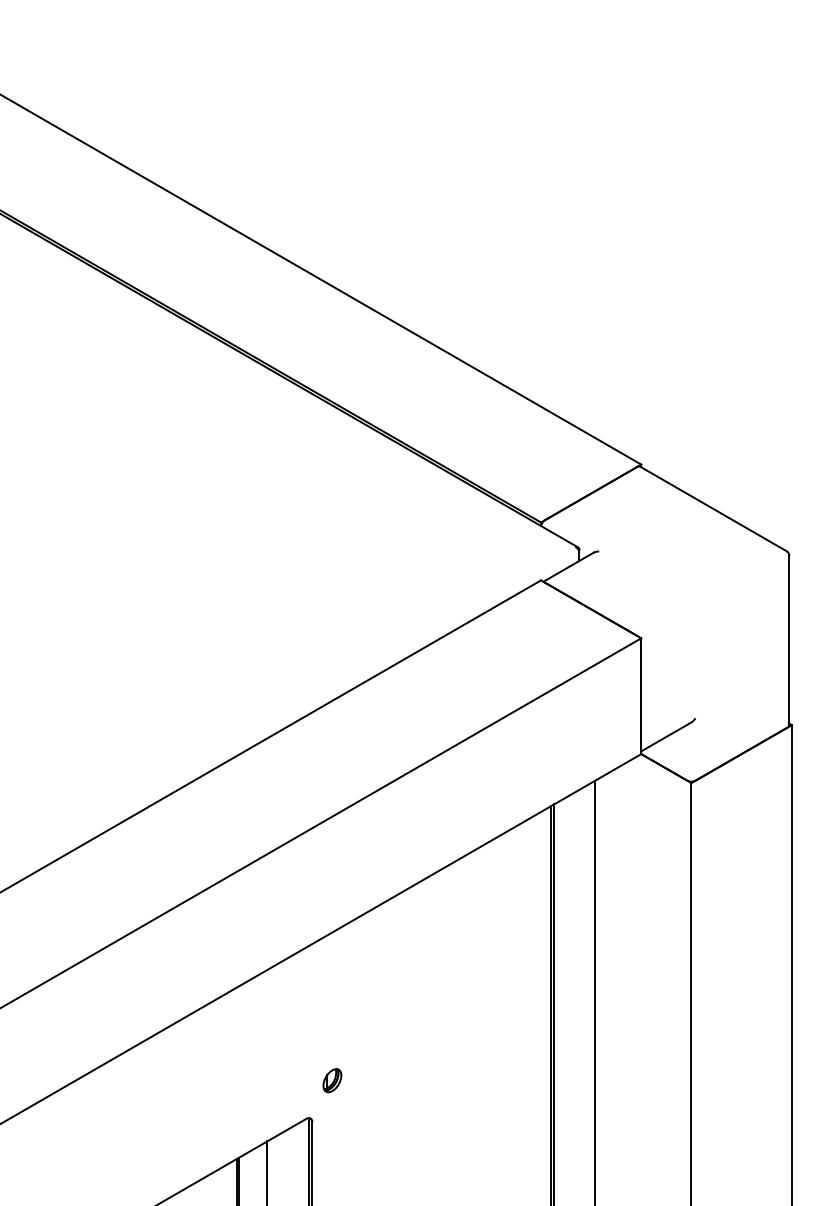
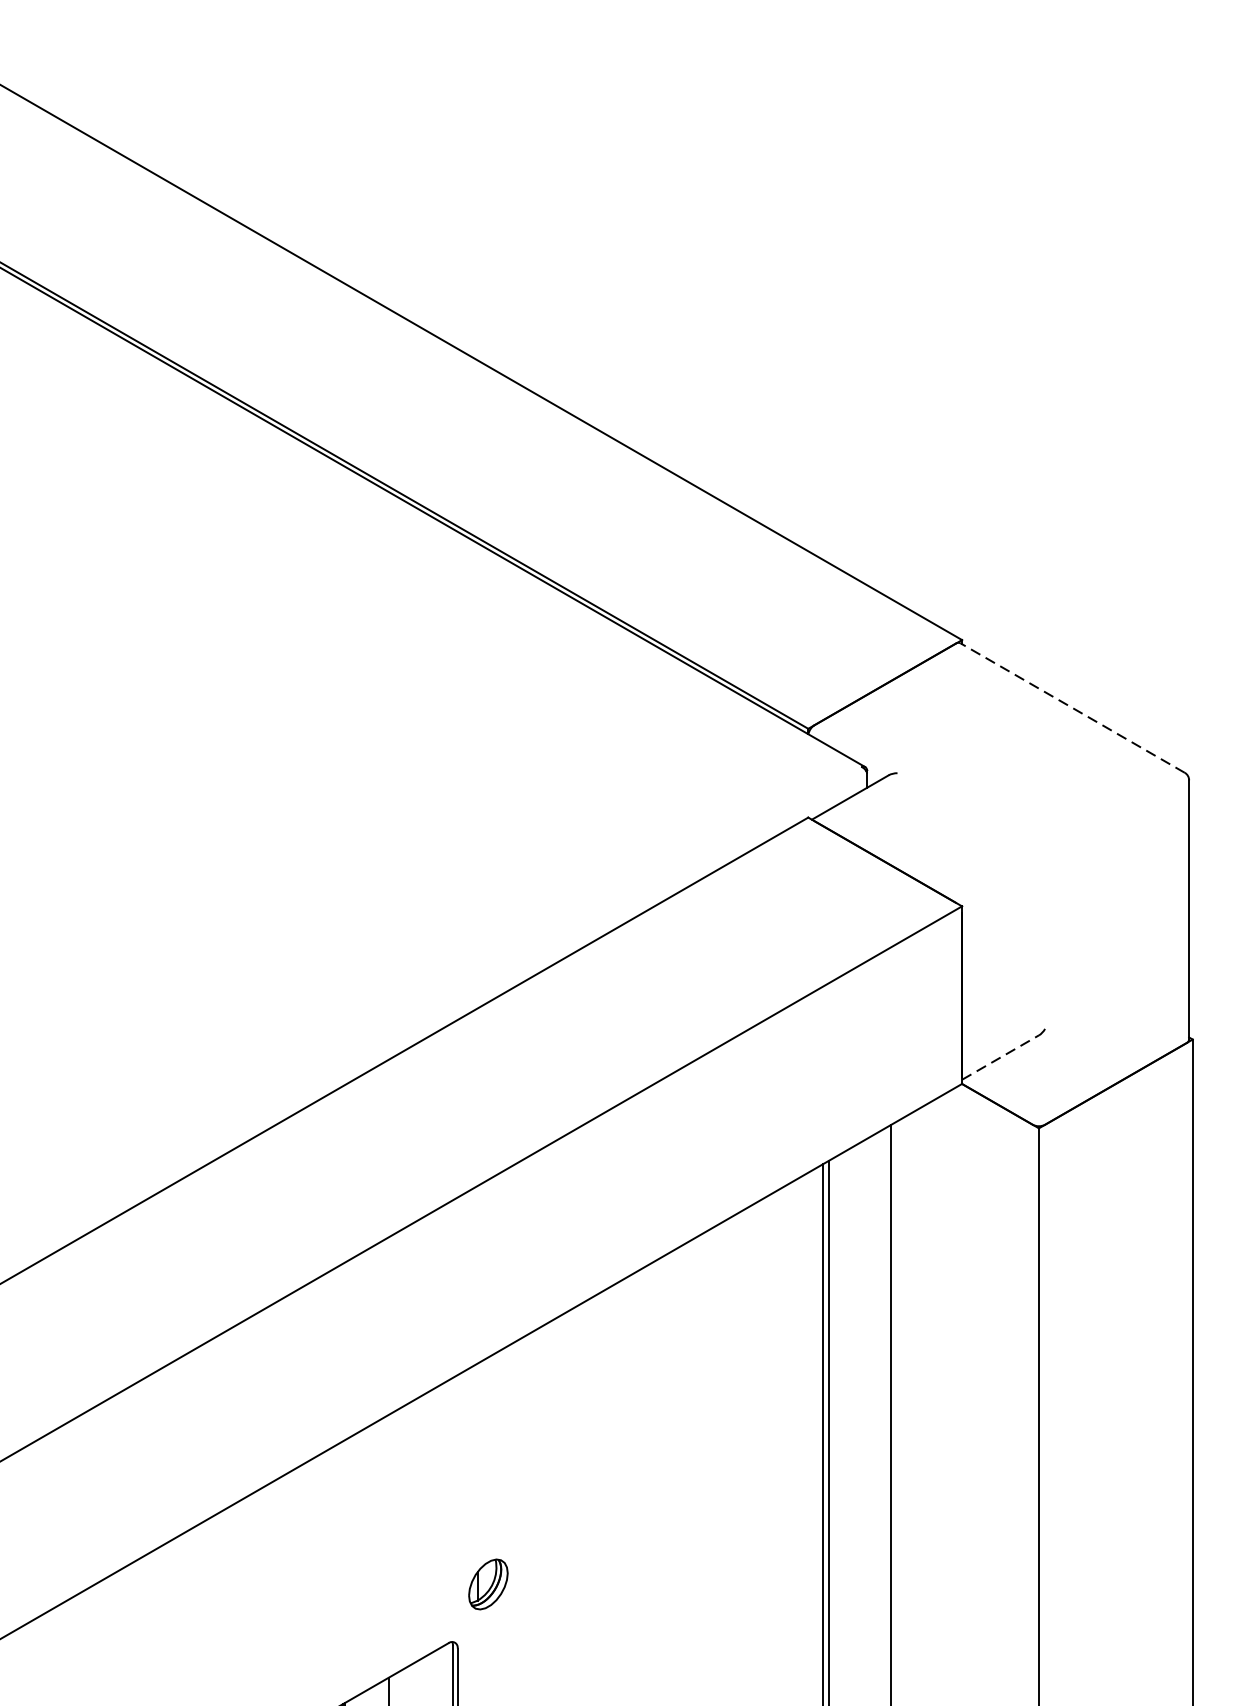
line: (713, 508) -> (1072, 707), solid -> dashed
line: (666, 736) -> (1000, 1056), solid -> dashed
part: (332, 1080) -> (488, 1584), size x1.4

